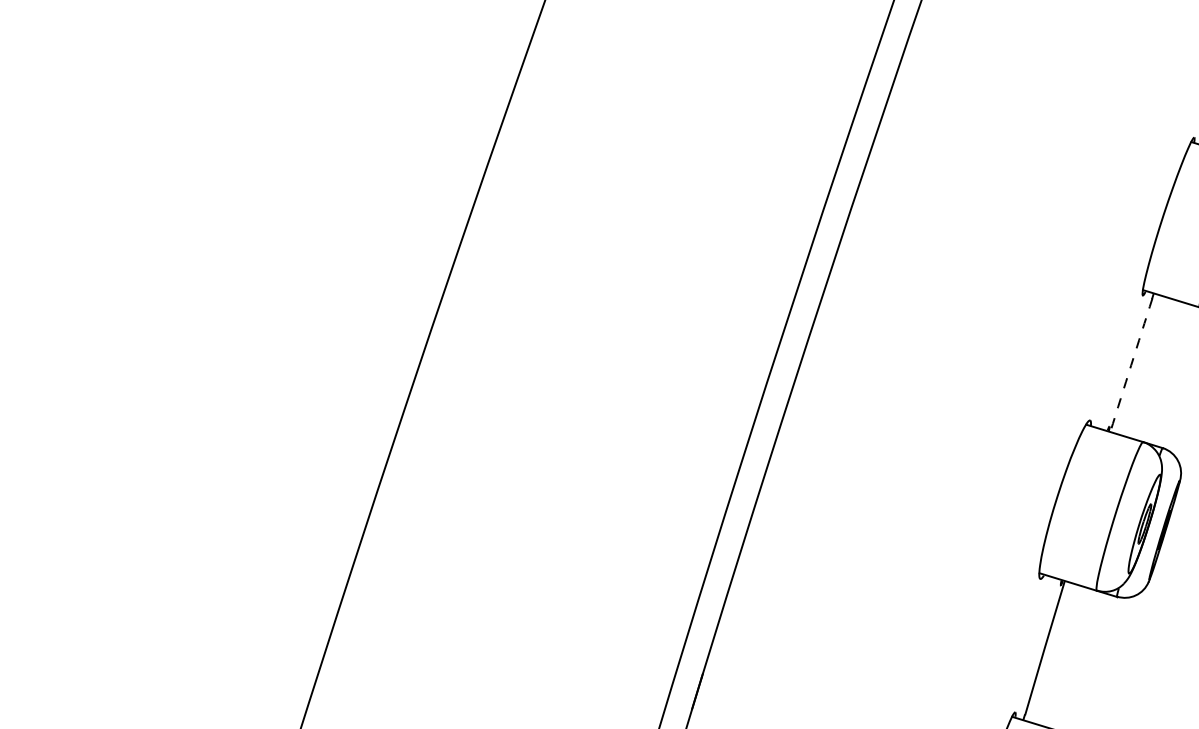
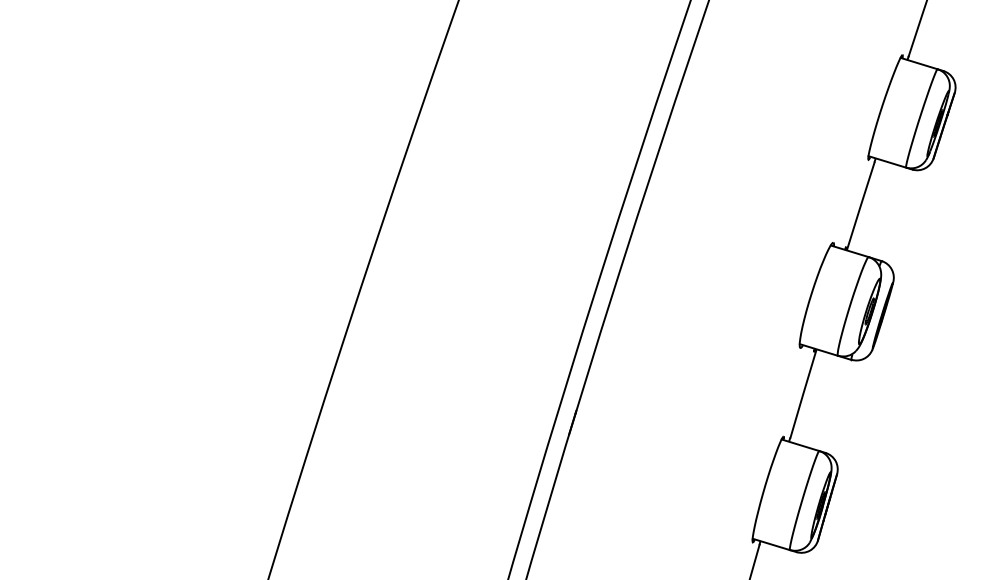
arc: (1130, 365) -> (860, 206), dashed -> solid

